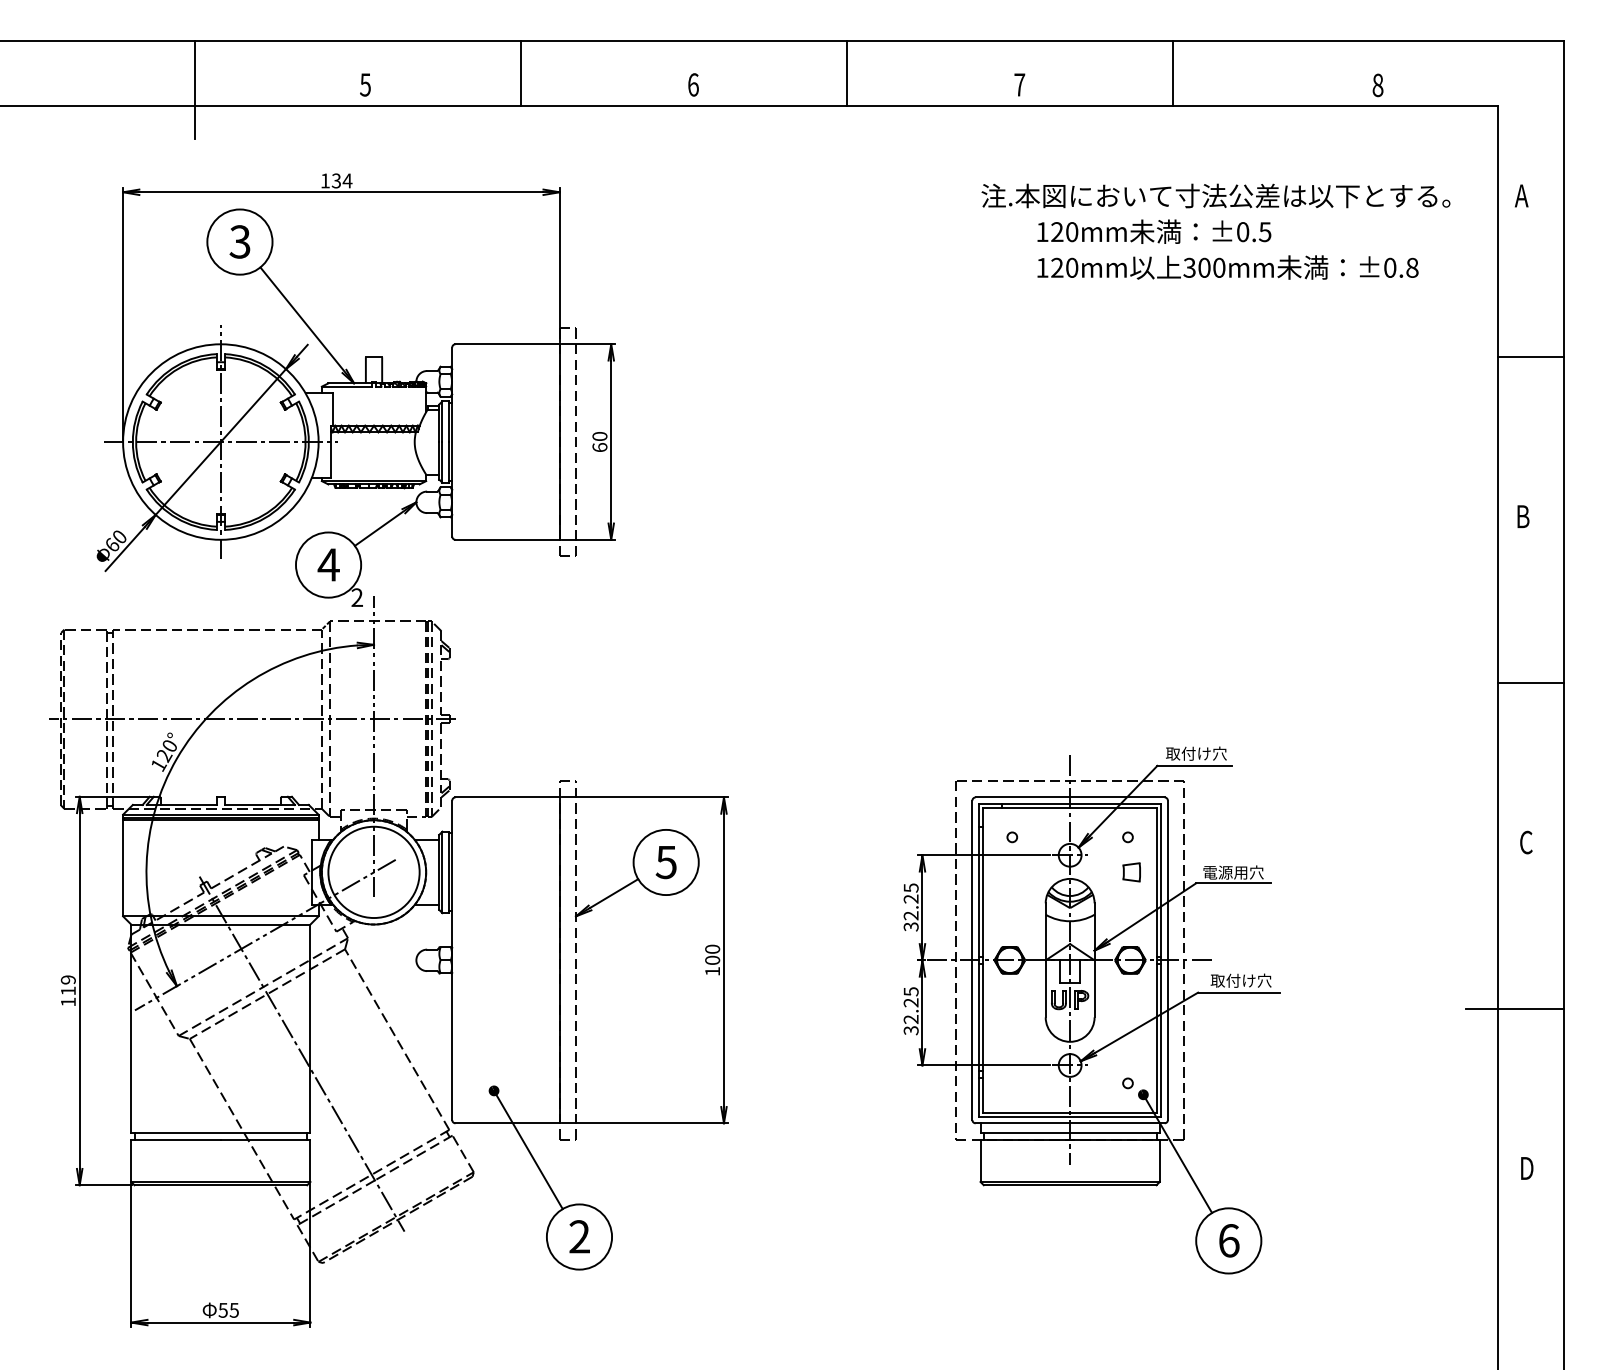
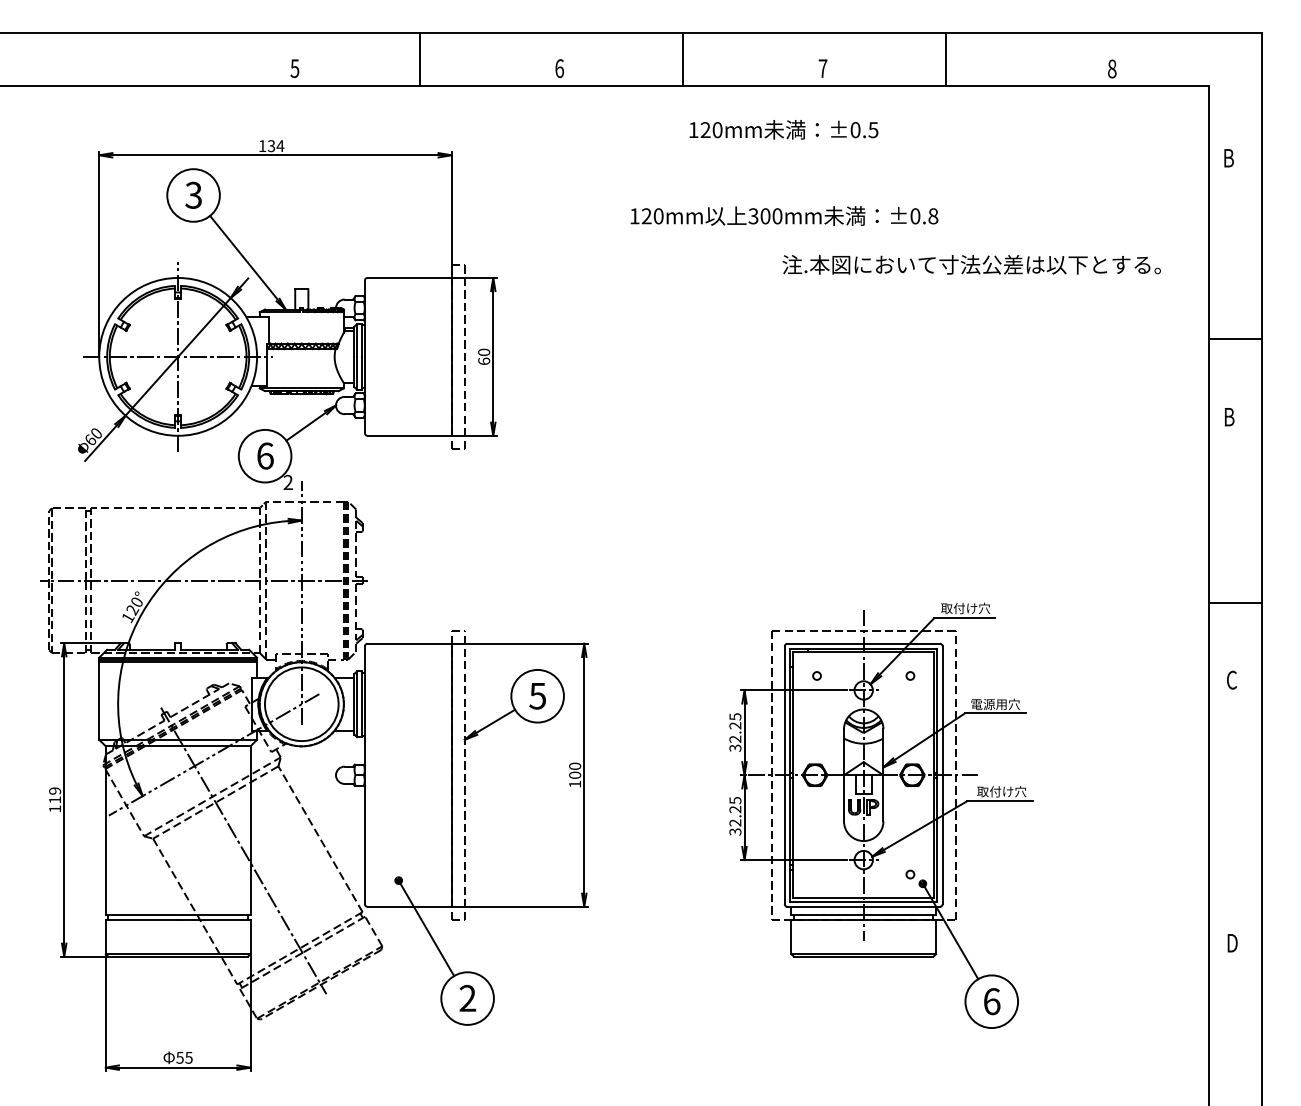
line: (194, 89) -> (156, 72), removed
text: (1215, 195) -> (971, 264), moved
text: (1521, 195) -> (1228, 157), A -> B
text: (1154, 231) -> (784, 129), moved
text: (1227, 267) -> (784, 215), moved
line: (1530, 357) -> (1235, 339), moved
text: (328, 564) -> (265, 455), 4 -> 6
line: (1530, 682) -> (1235, 602), moved
part: (1131, 872) -> (913, 704), removed
line: (1514, 1008) -> (1222, 814), removed

